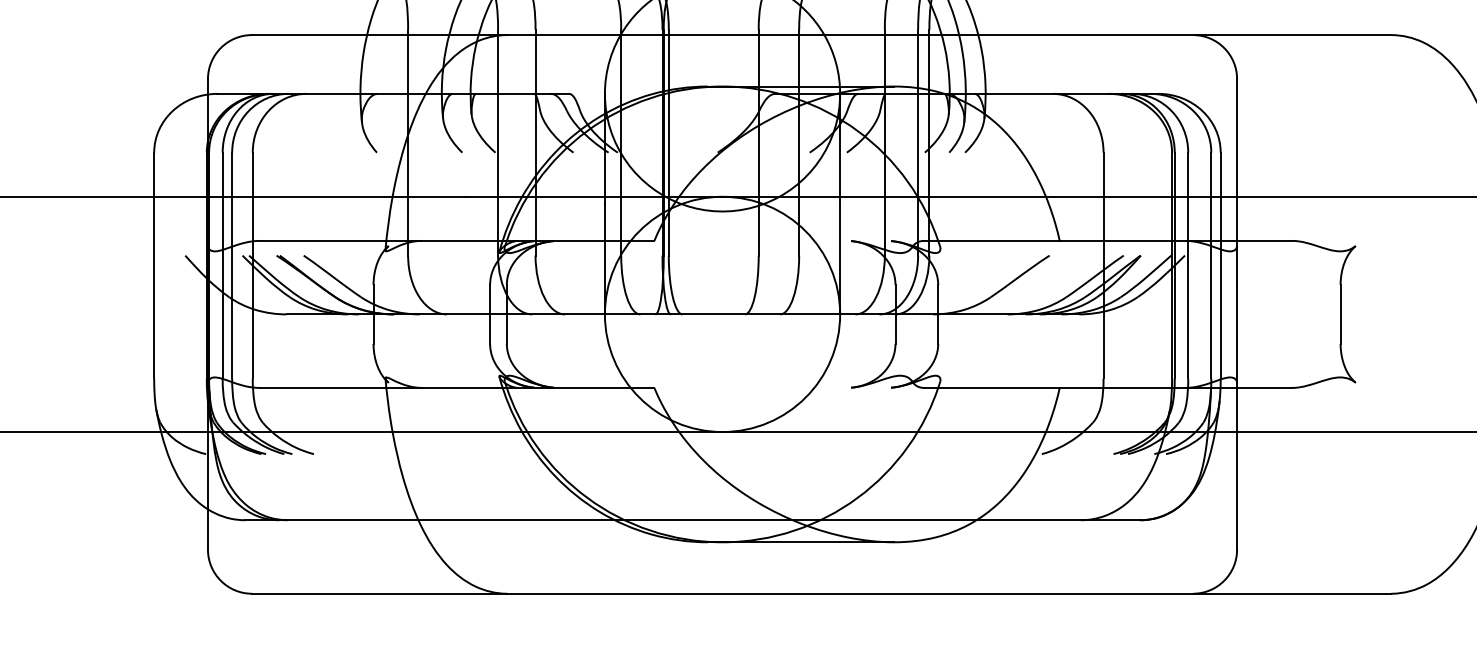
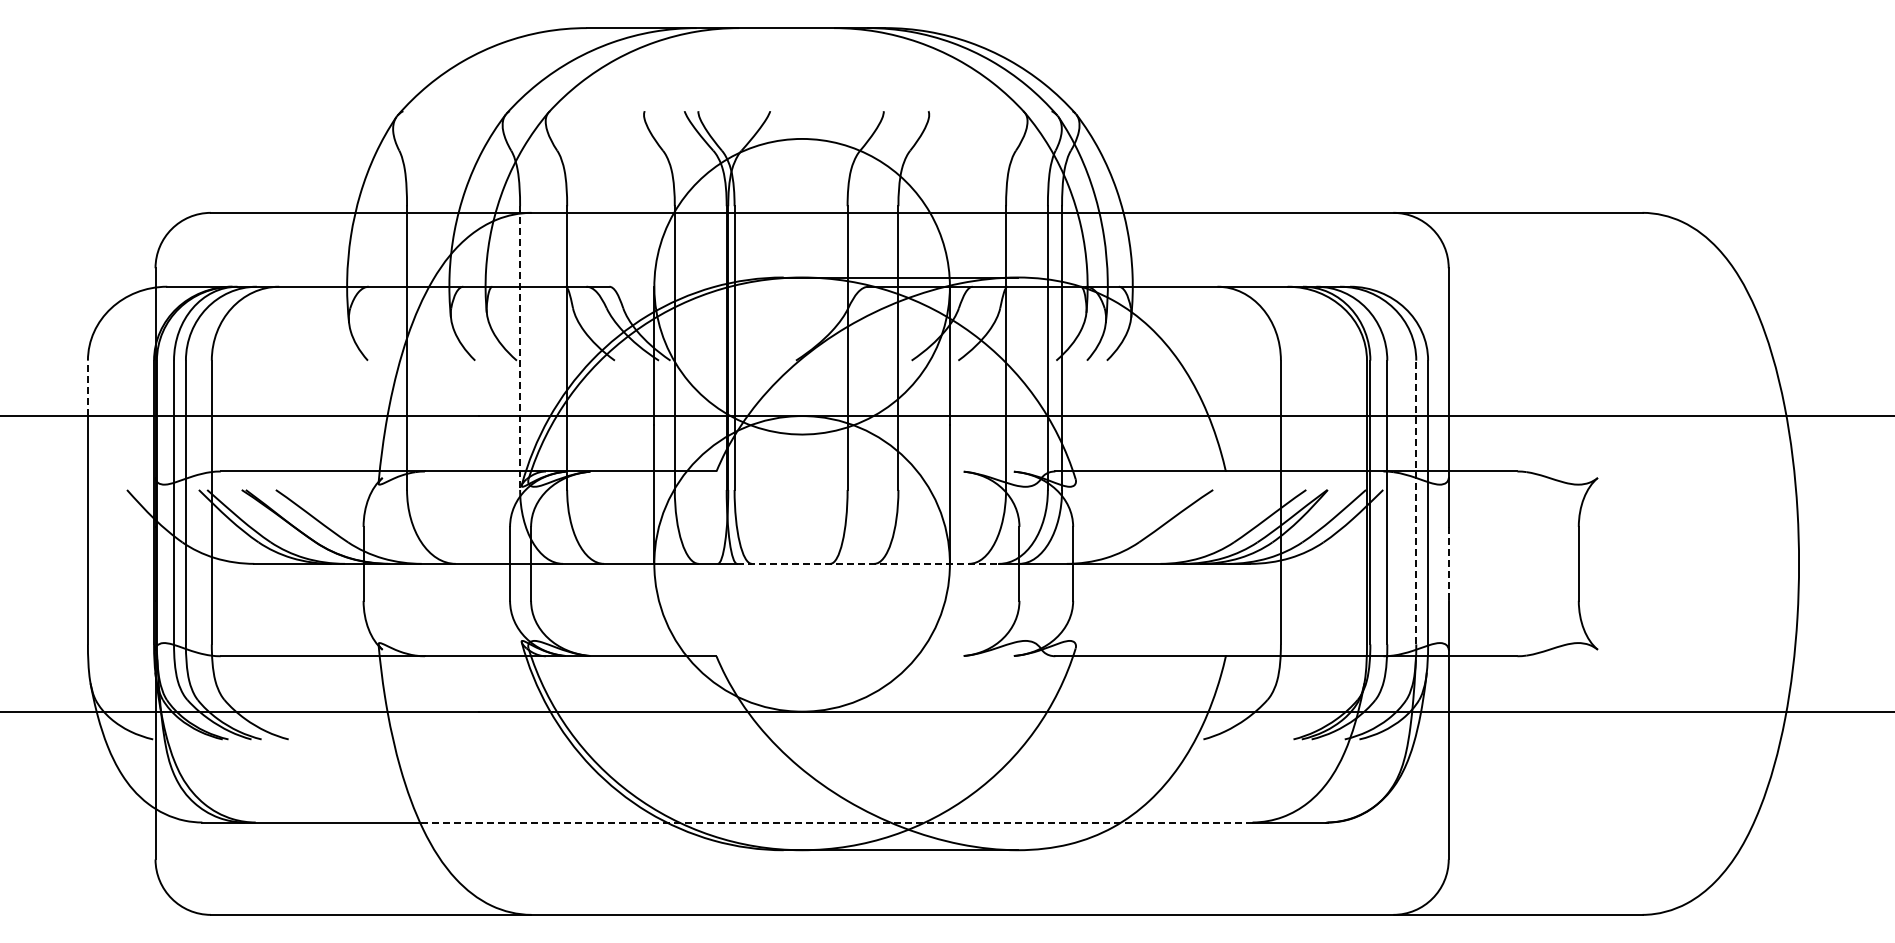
line: (498, 143) -> (520, 348), solid -> dashed
line: (153, 174) -> (87, 388), solid -> dashed
line: (1211, 265) -> (1416, 502), solid -> dashed
line: (775, 314) -> (868, 563), solid -> dashed
line: (1236, 314) -> (1448, 563), solid -> dashed
line: (749, 520) -> (835, 822), solid -> dashed

